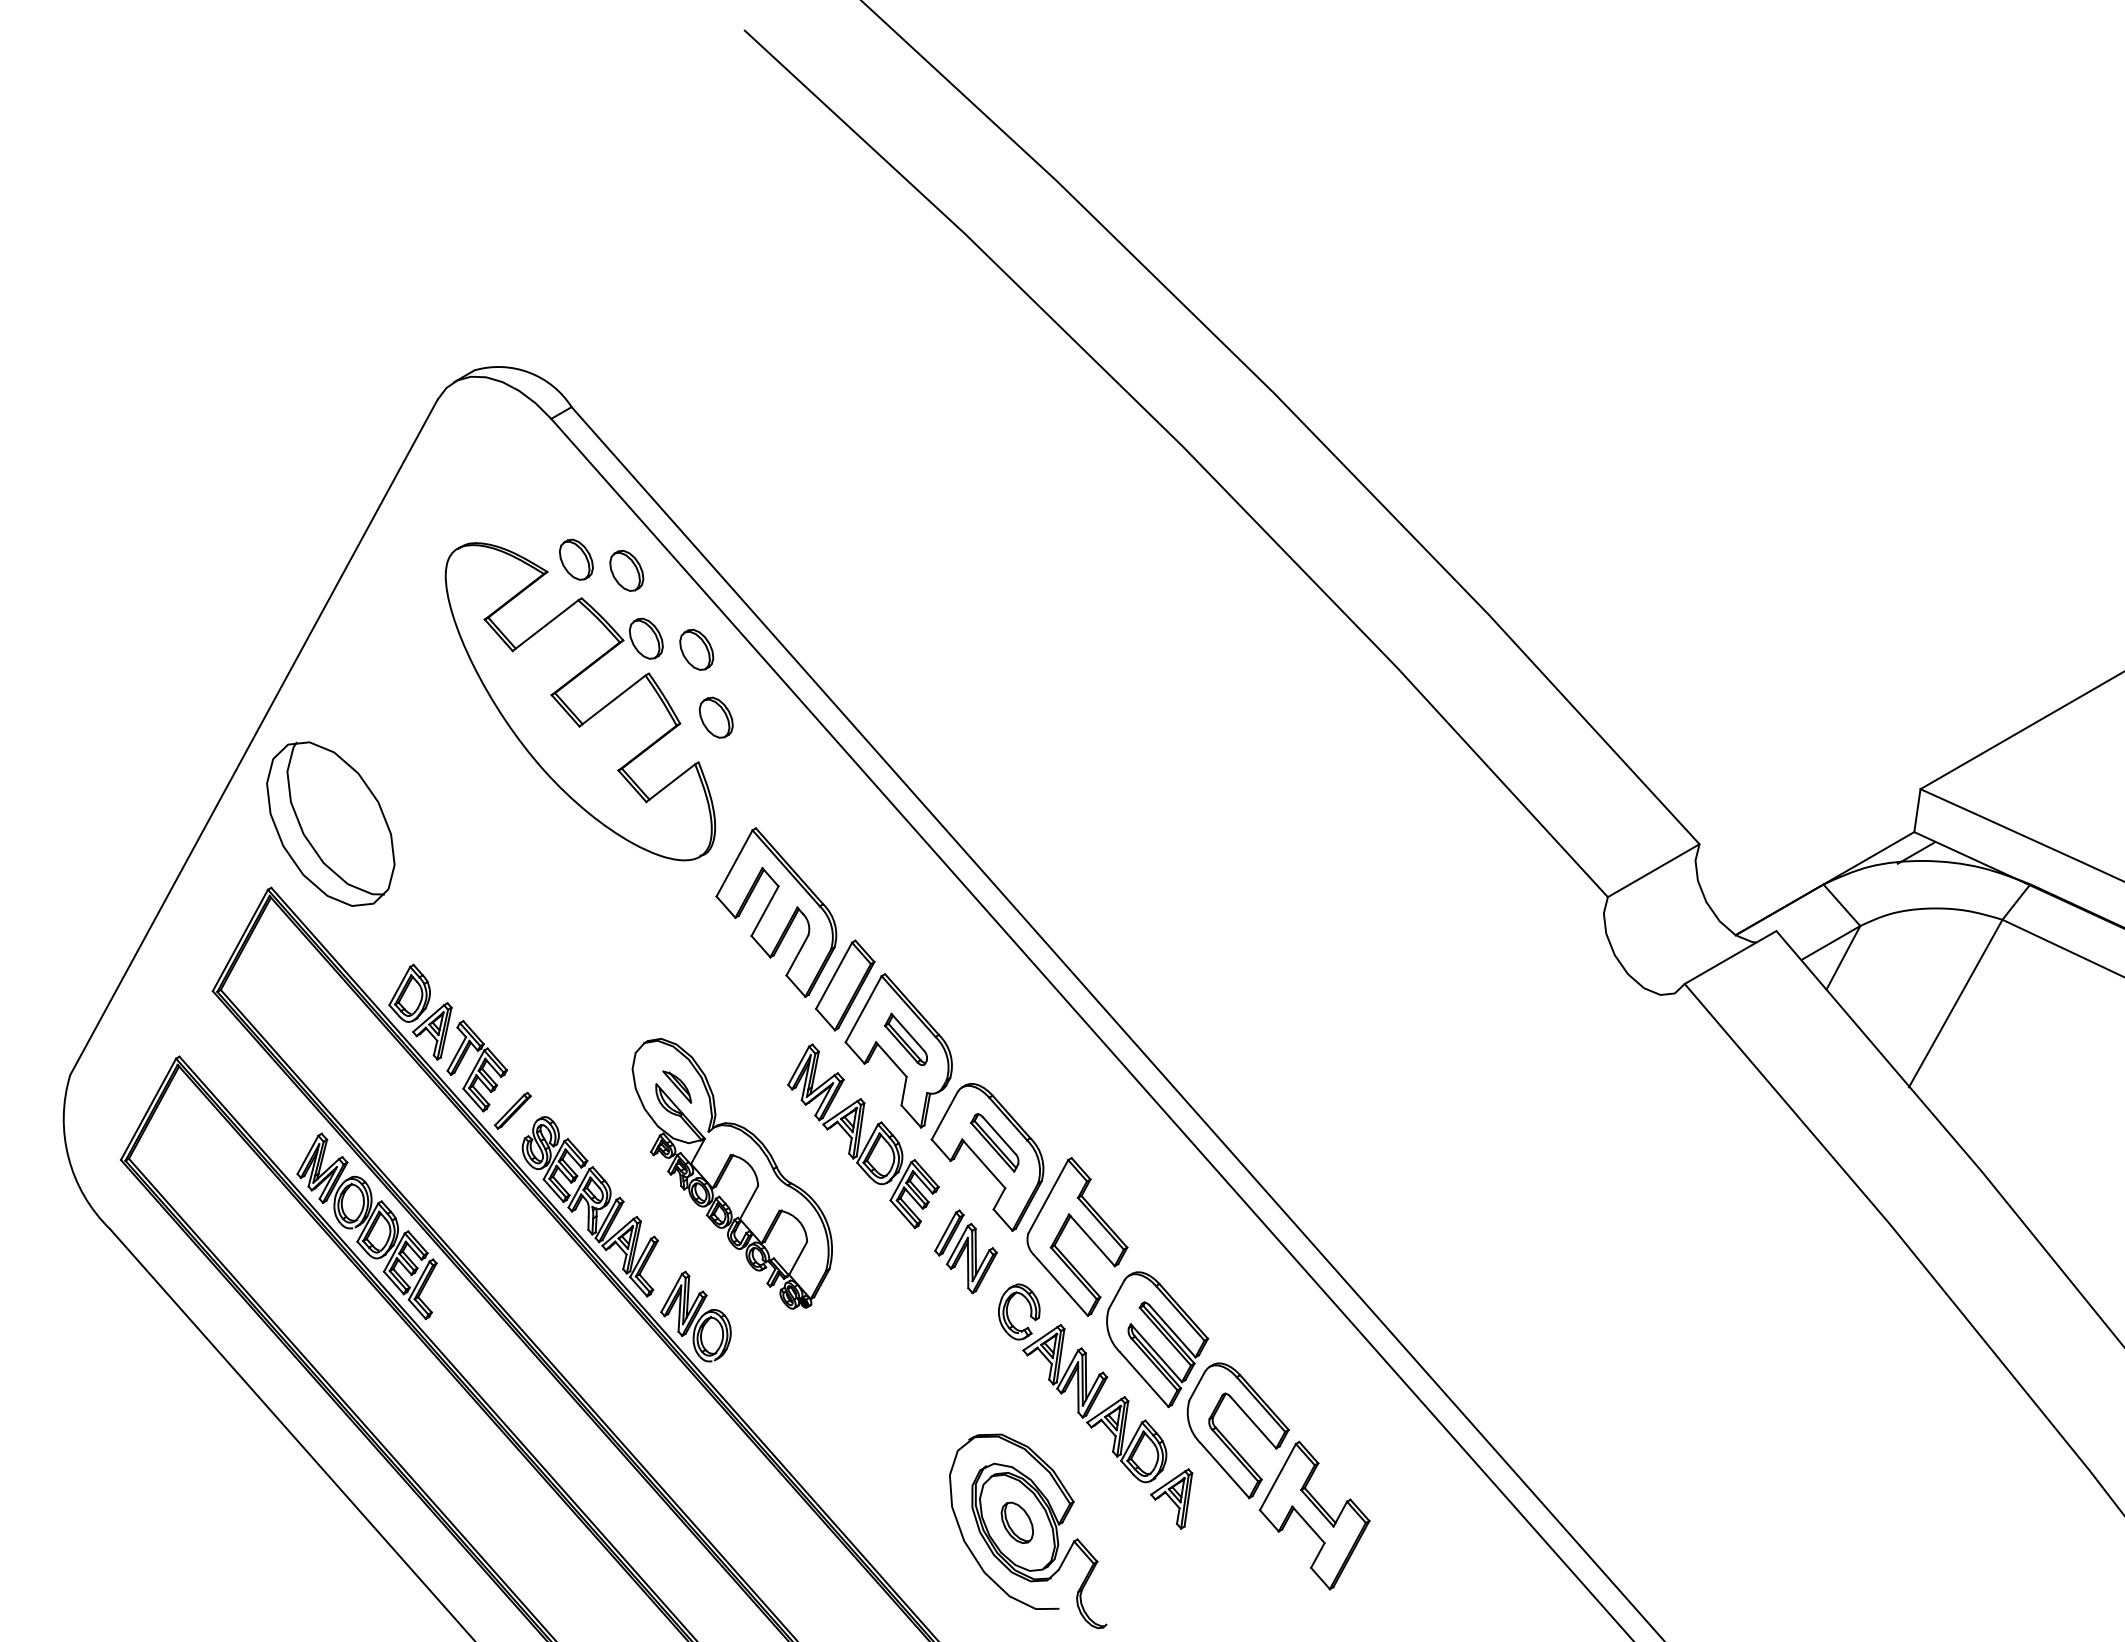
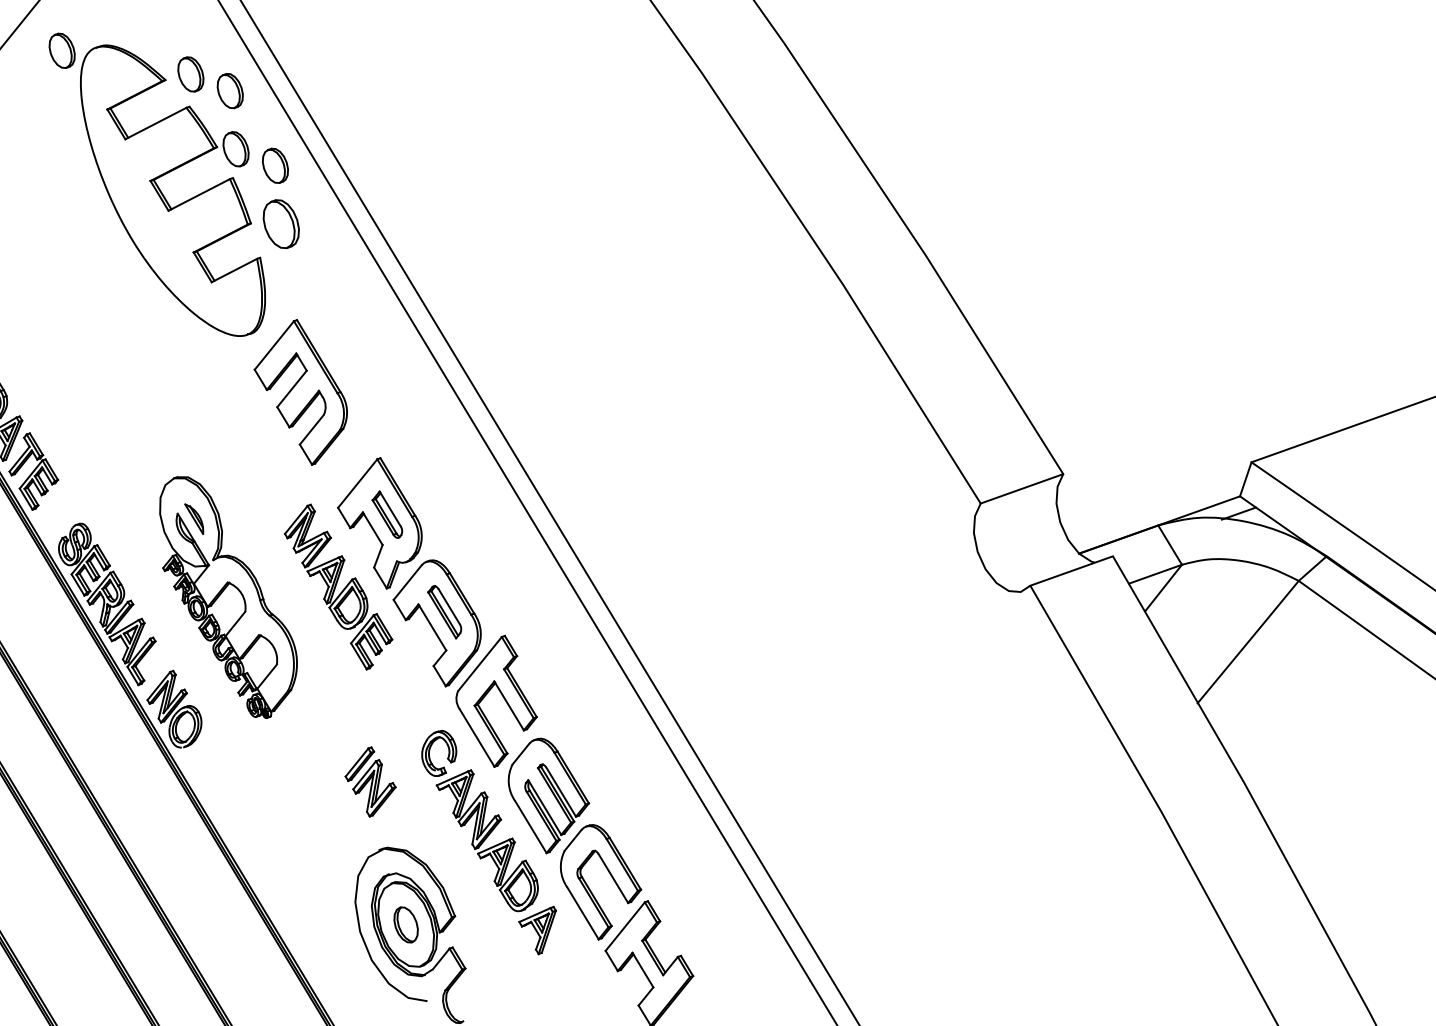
part: (418, 559) -> (62, 50), added
part: (715, 717) -> (280, 223), size x1.4
part: (845, 985) -> (346, 461), removed
part: (512, 1110) -> (56, 513), removed
part: (965, 1251) -> (370, 781), moved

